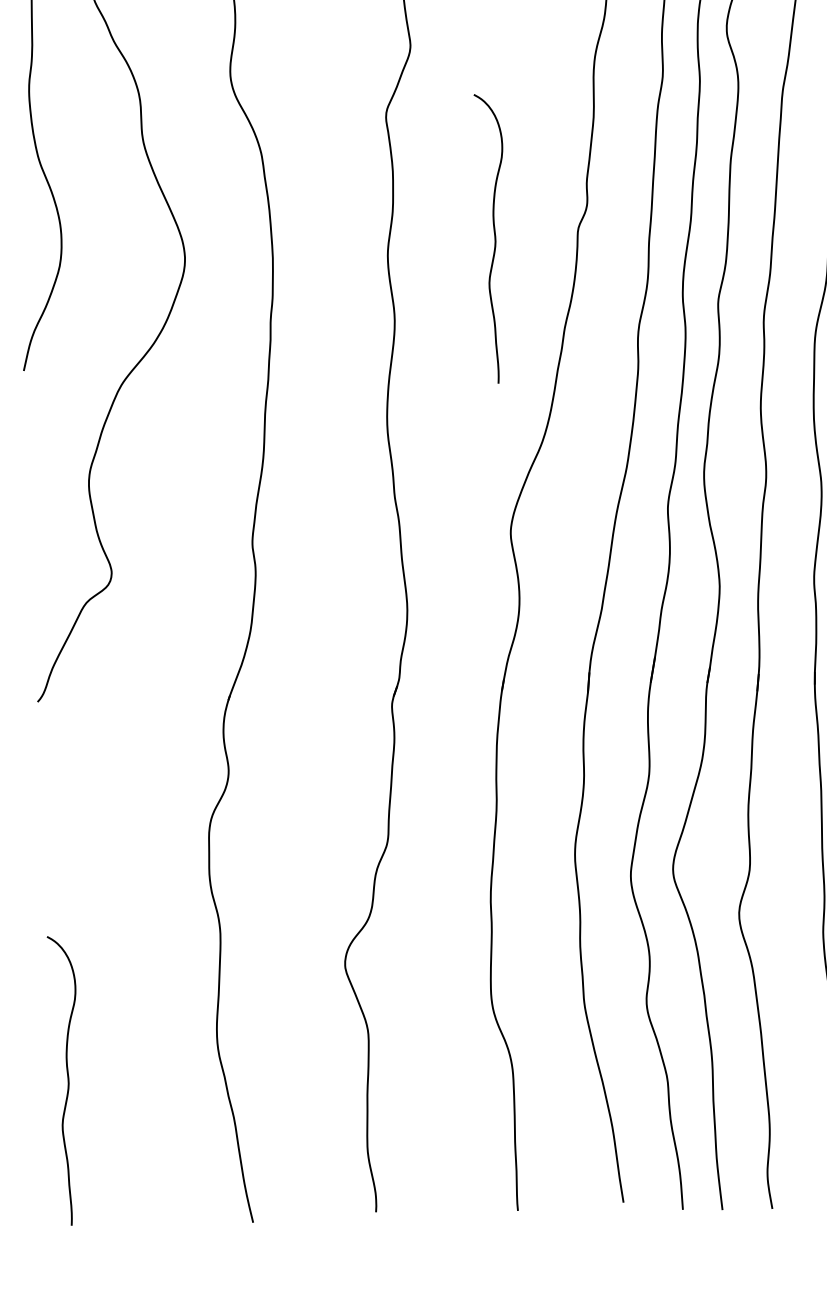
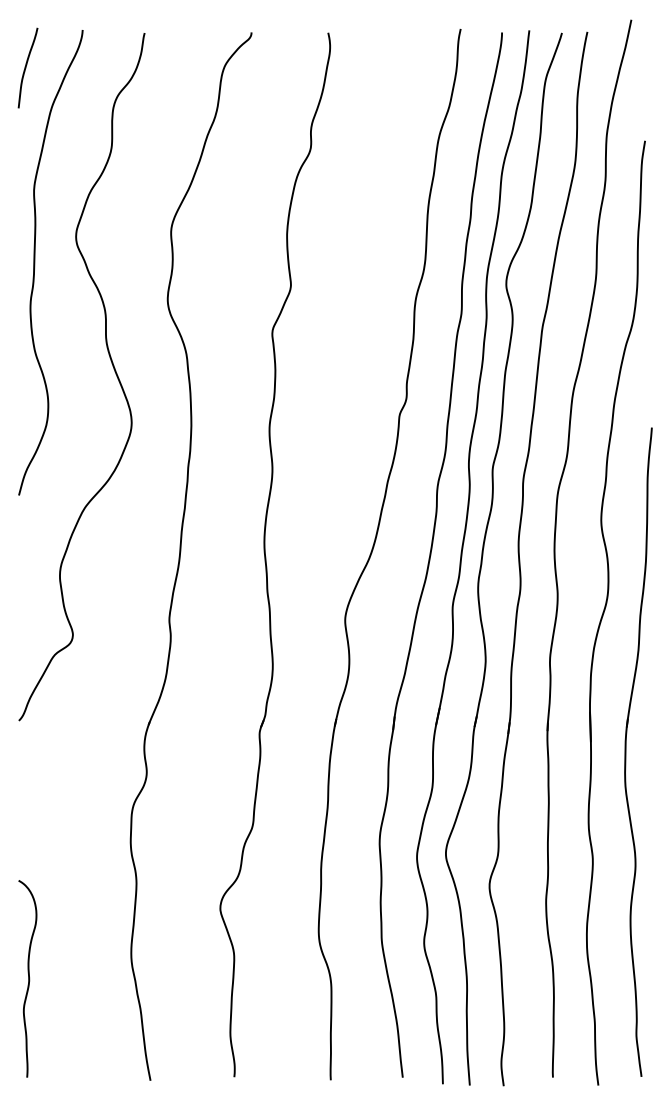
curve: (494, 237) -> (342, 418), removed

